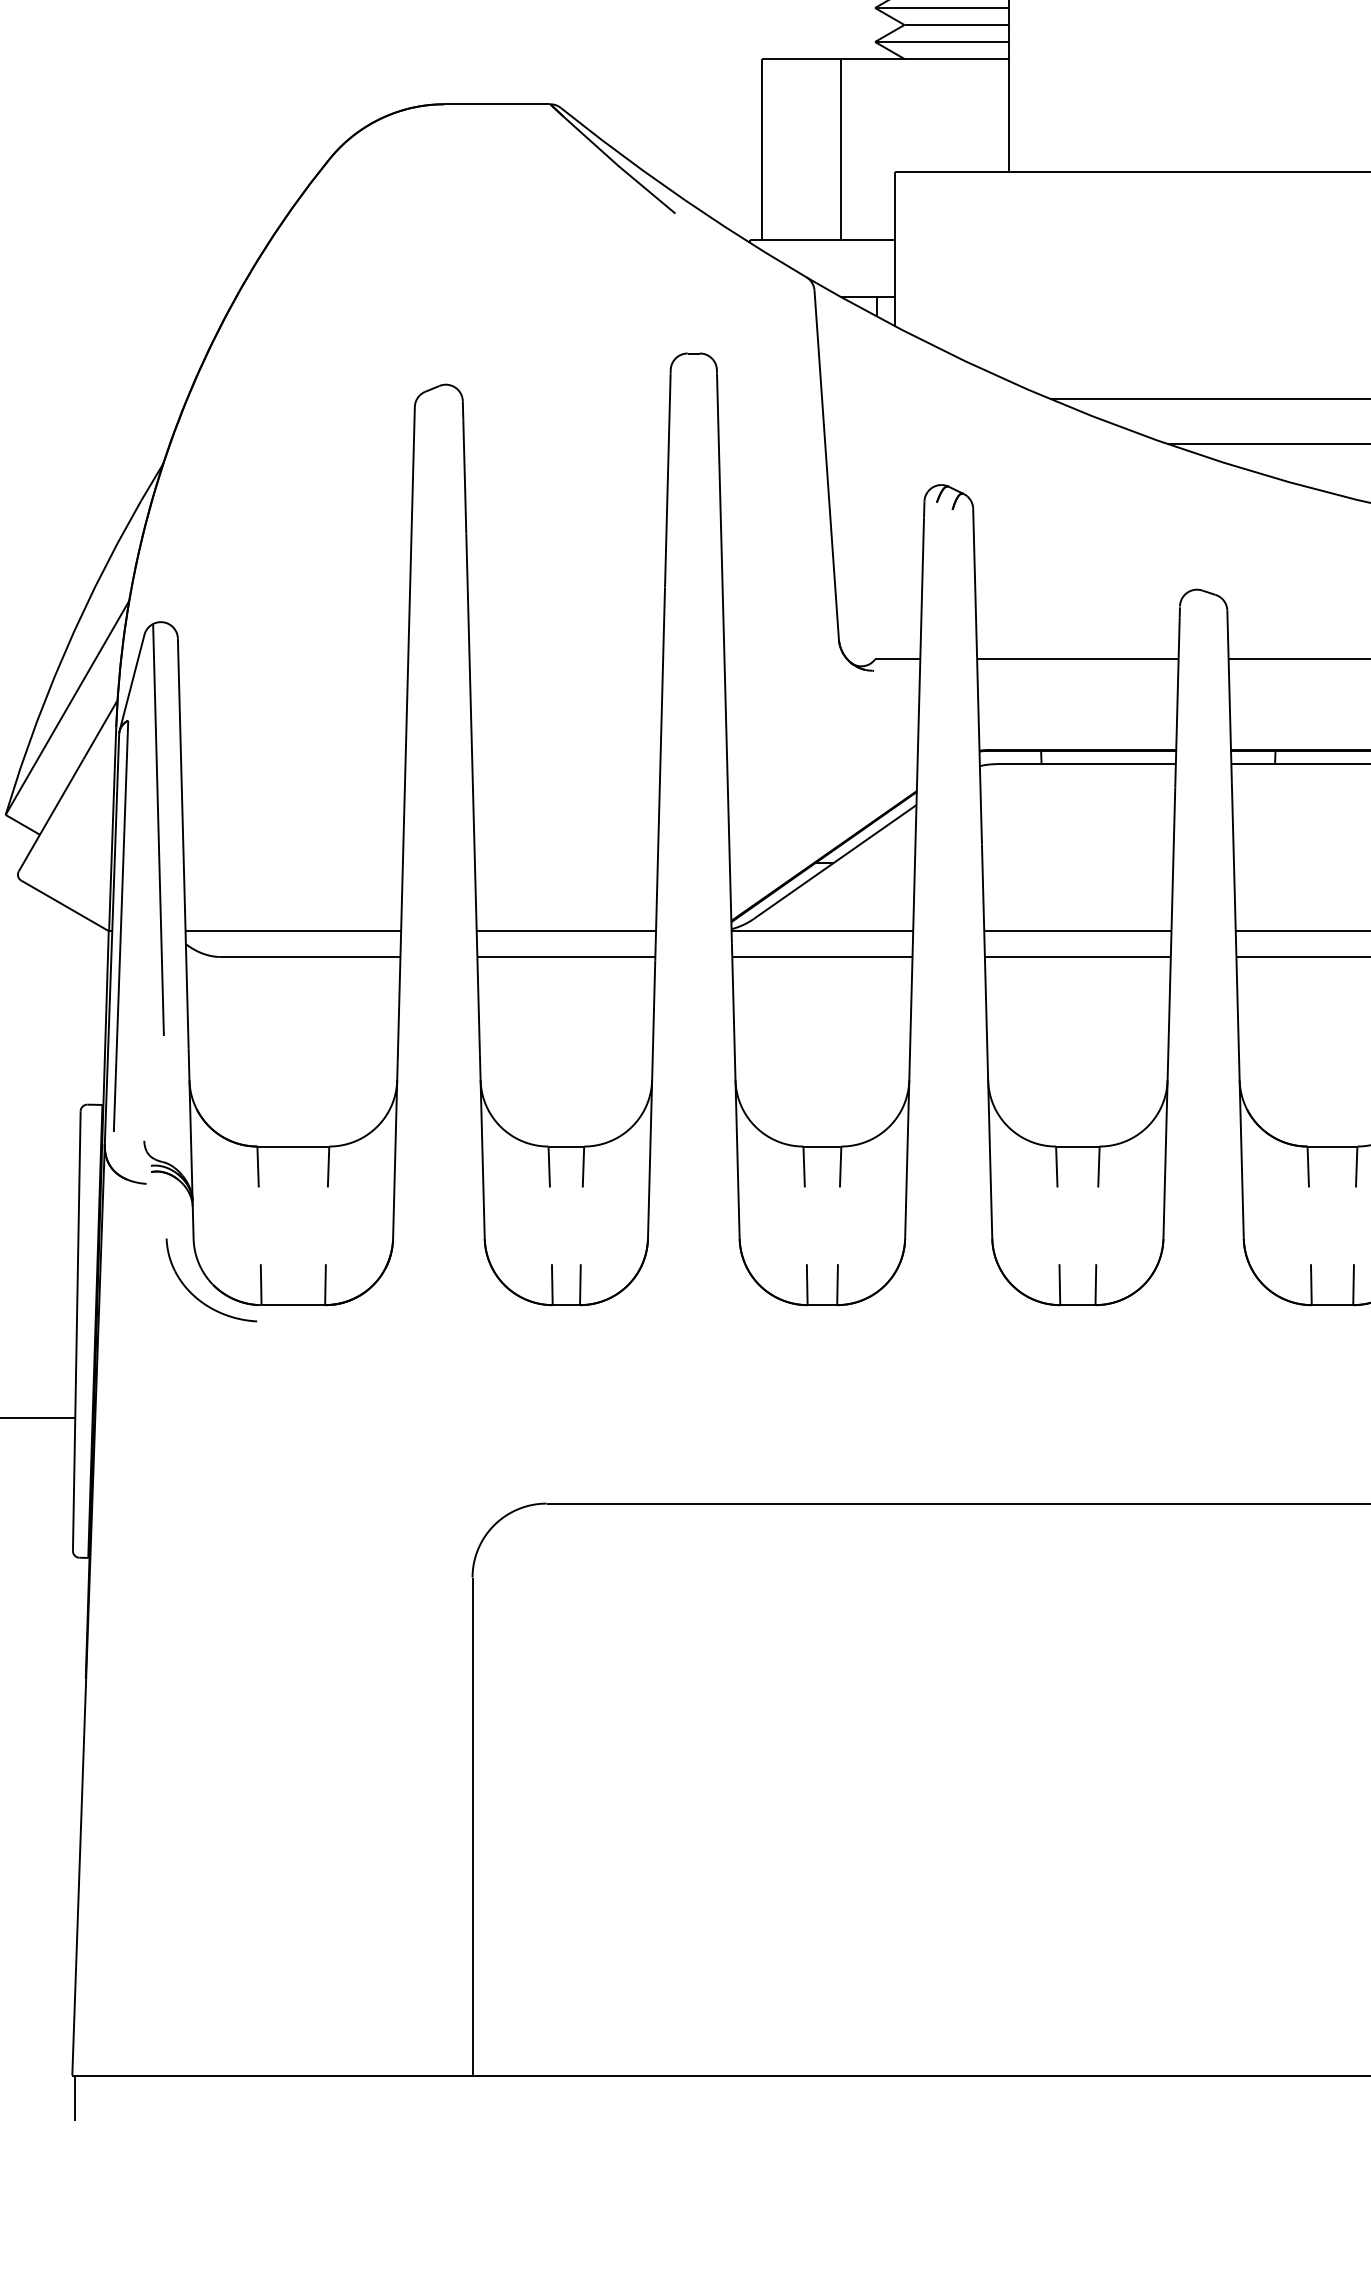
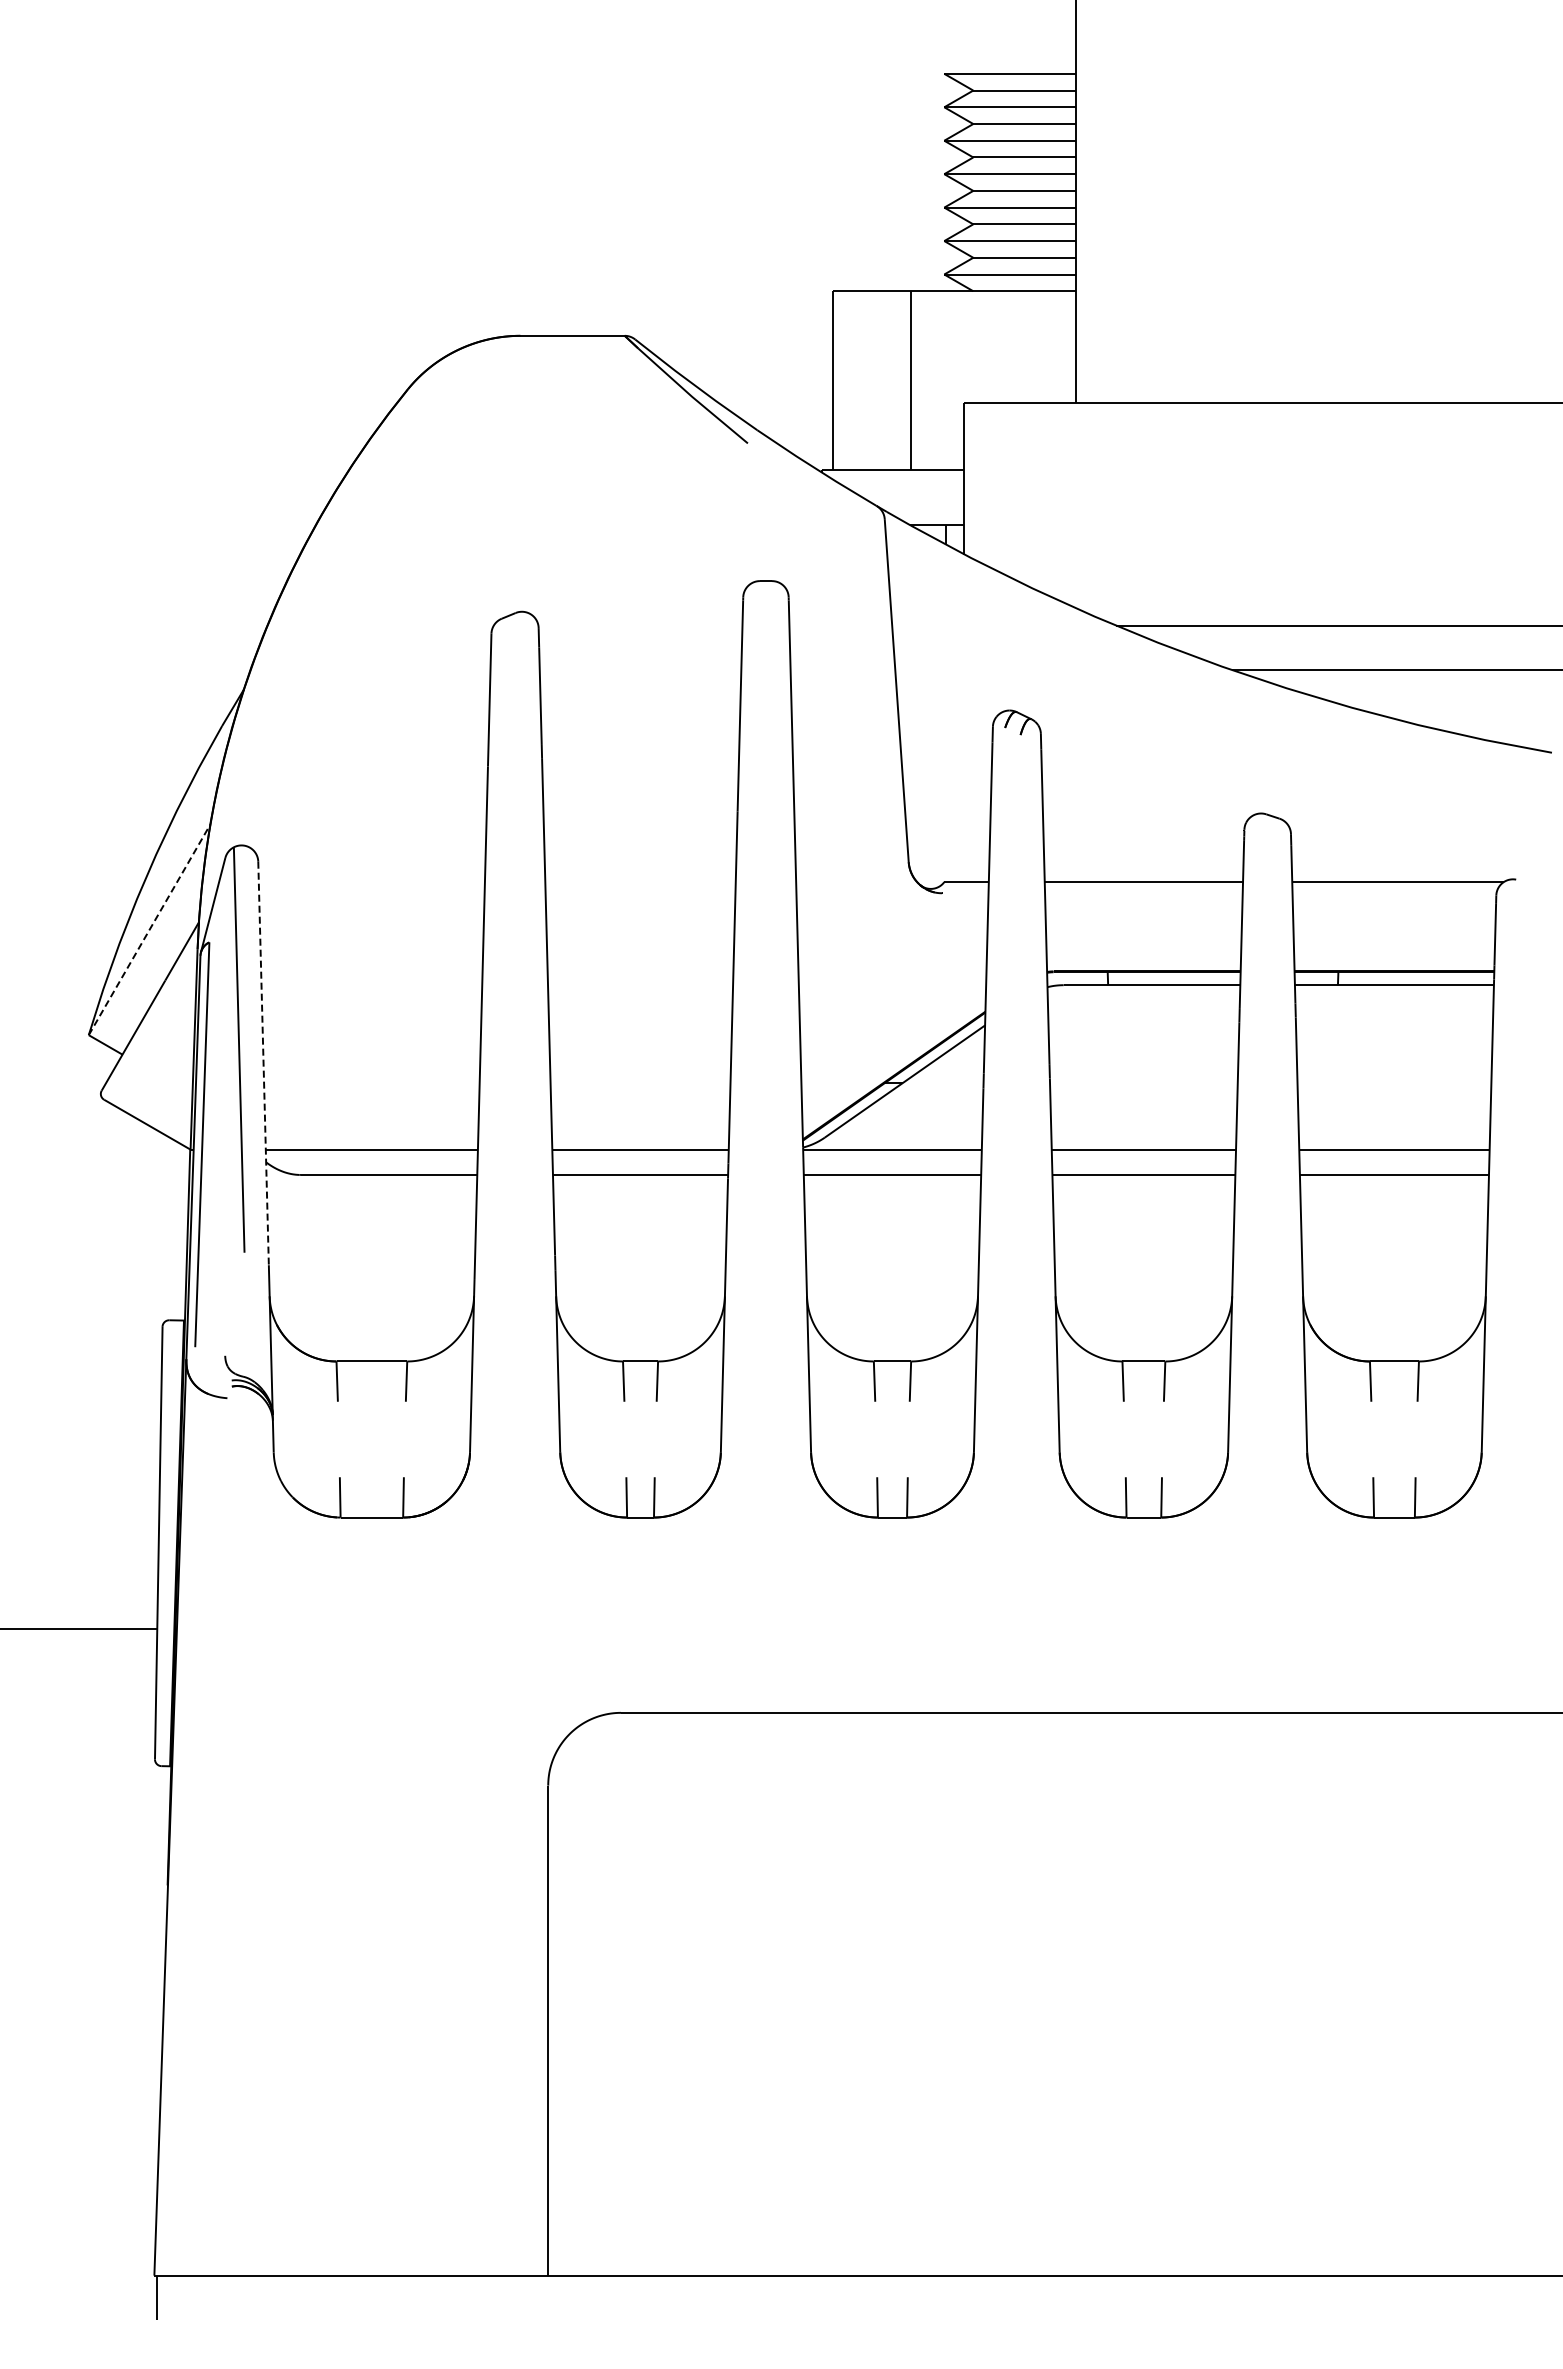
line: (67, 707) -> (149, 929), solid -> dashed
line: (183, 843) -> (263, 1063), solid -> dashed
part: (198, 1297) -> (278, 1510), removed

